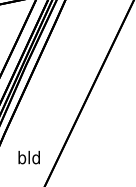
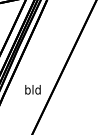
text: (28, 157) -> (32, 89), moved

